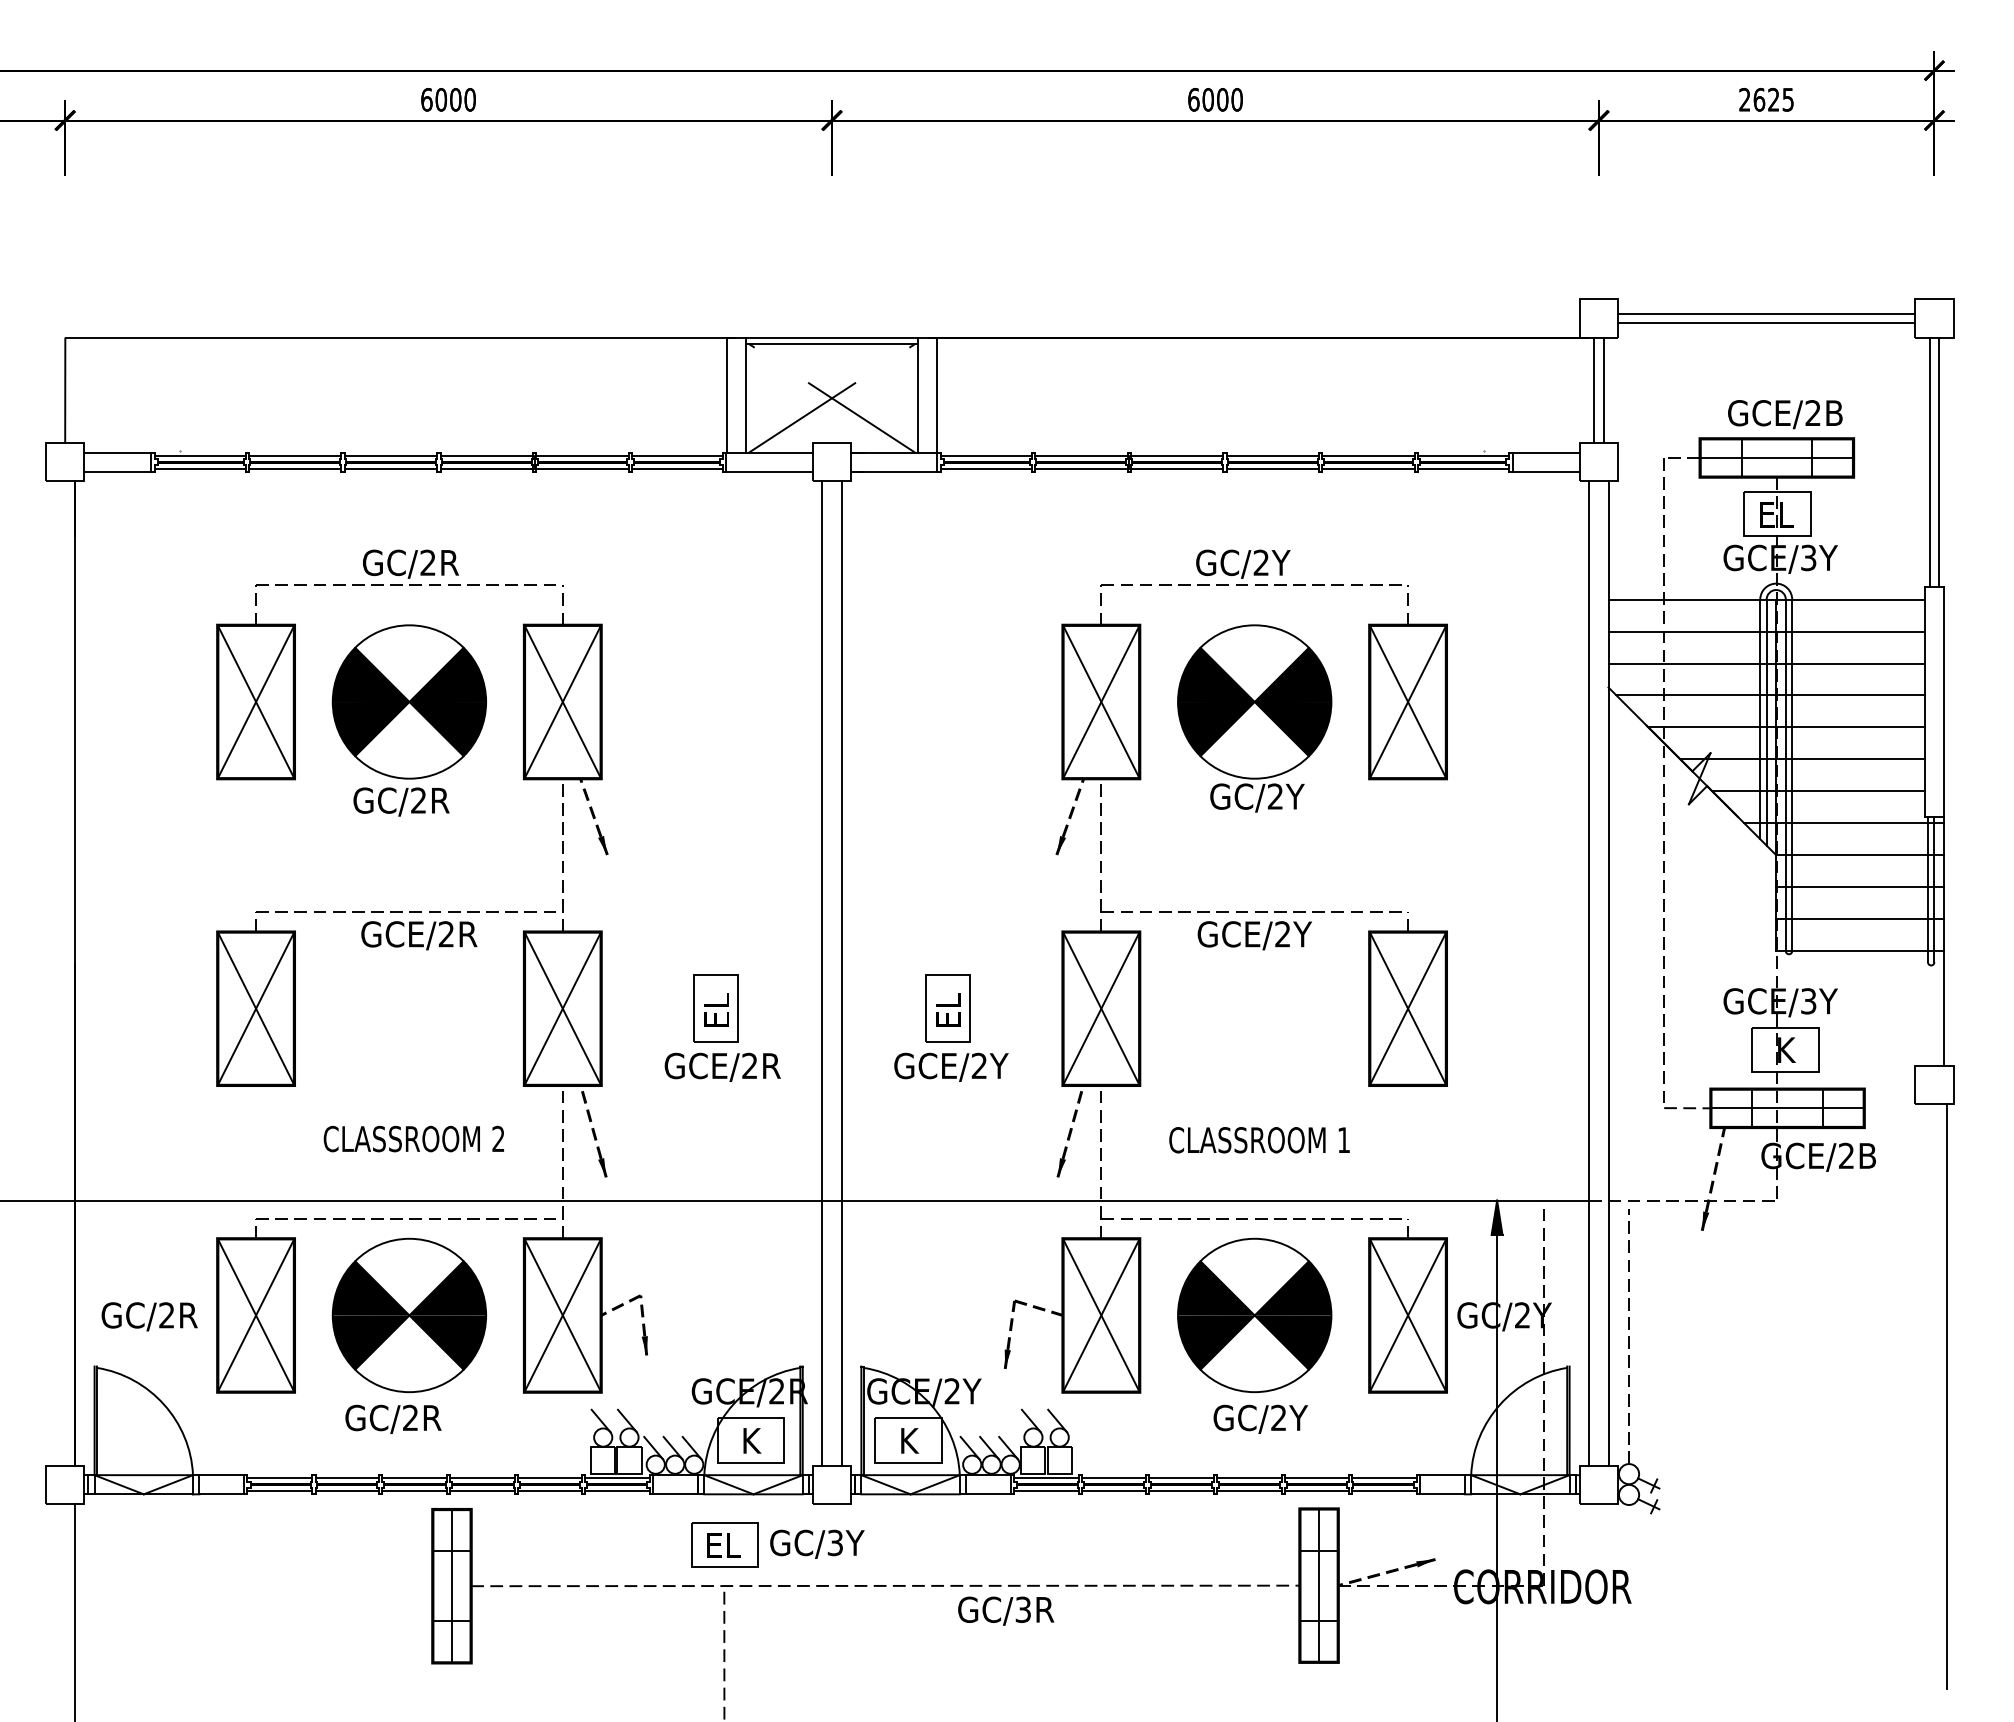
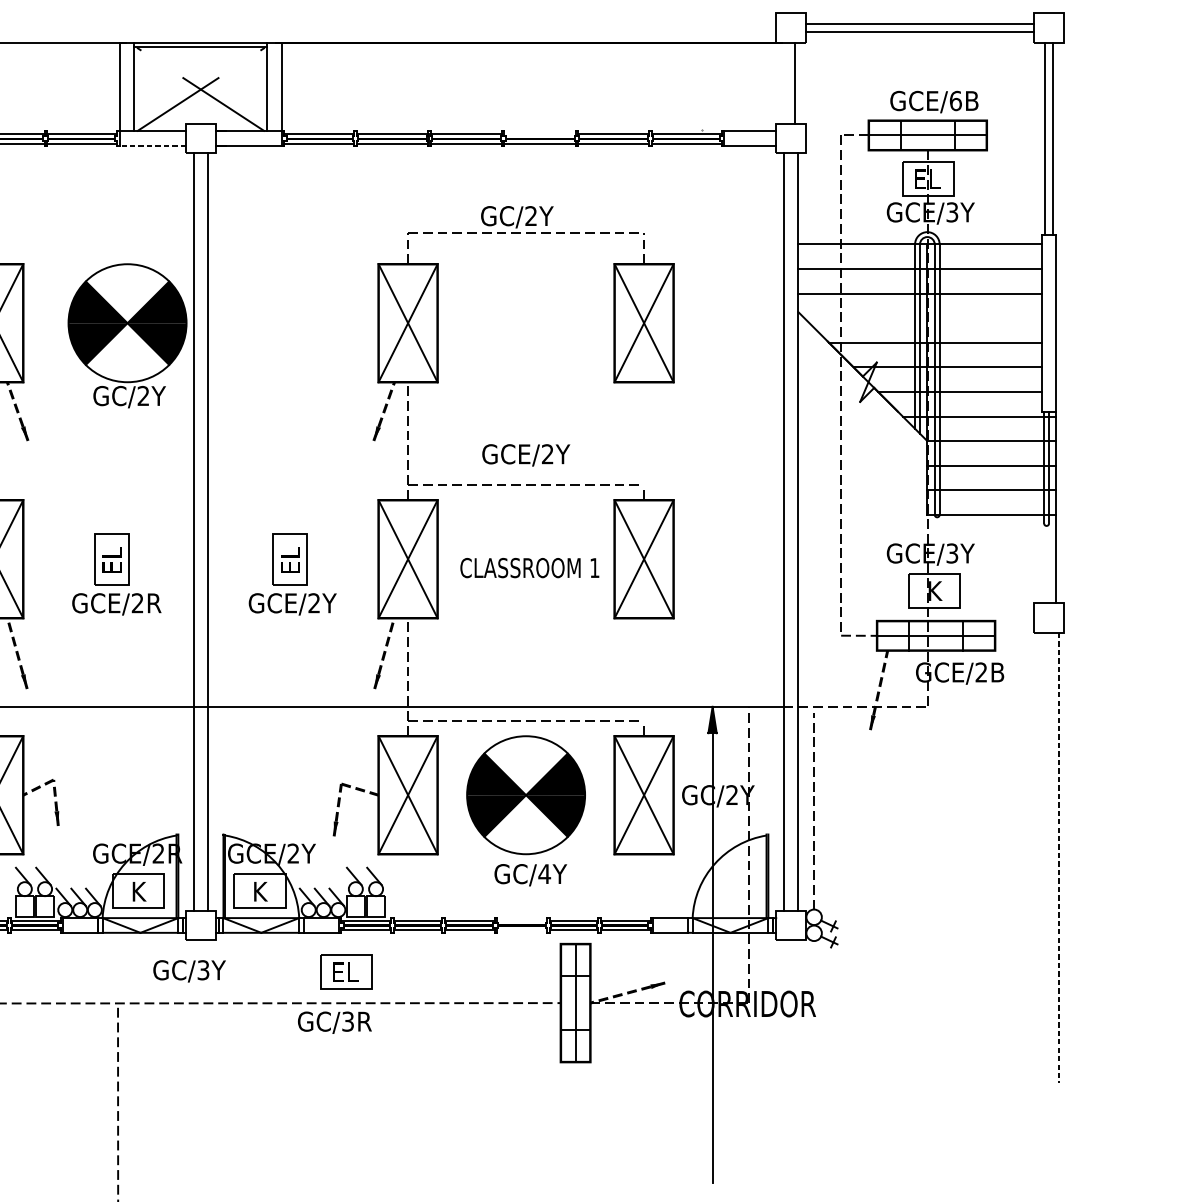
line: (1594, 390) -> (787, 83), removed
text: (1813, 413) -> (956, 101), GCE/2B -> GCE/6B
line: (1272, 455) -> (539, 133), removed
line: (769, 471) -> (152, 145), solid -> dashed
line: (1770, 695) -> (922, 318), removed
part: (1254, 718) -> (127, 335), moved
text: (1254, 935) -> (525, 455), moved
text: (1259, 1140) -> (529, 568), moved
line: (1947, 1397) -> (1059, 858), solid -> dashed
text: (1278, 1417) -> (544, 873), GC/2Y -> GC/4Y
line: (1249, 1478) -> (522, 920), removed
line: (1249, 1491) -> (522, 930), removed
part: (724, 1544) -> (345, 971), moved

